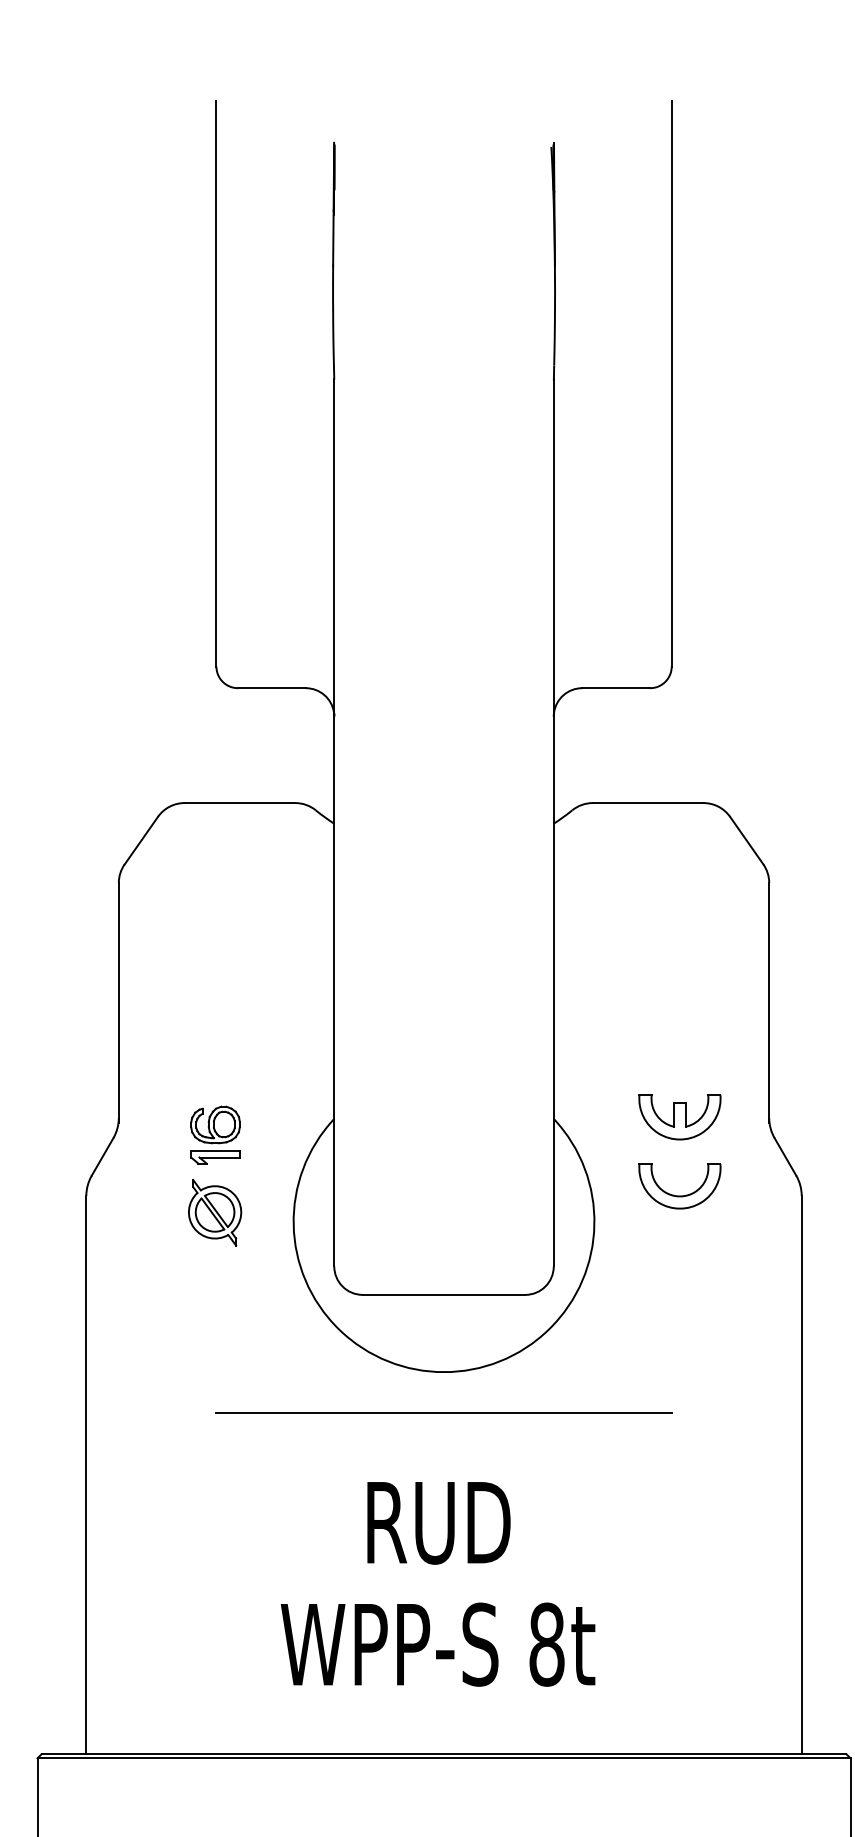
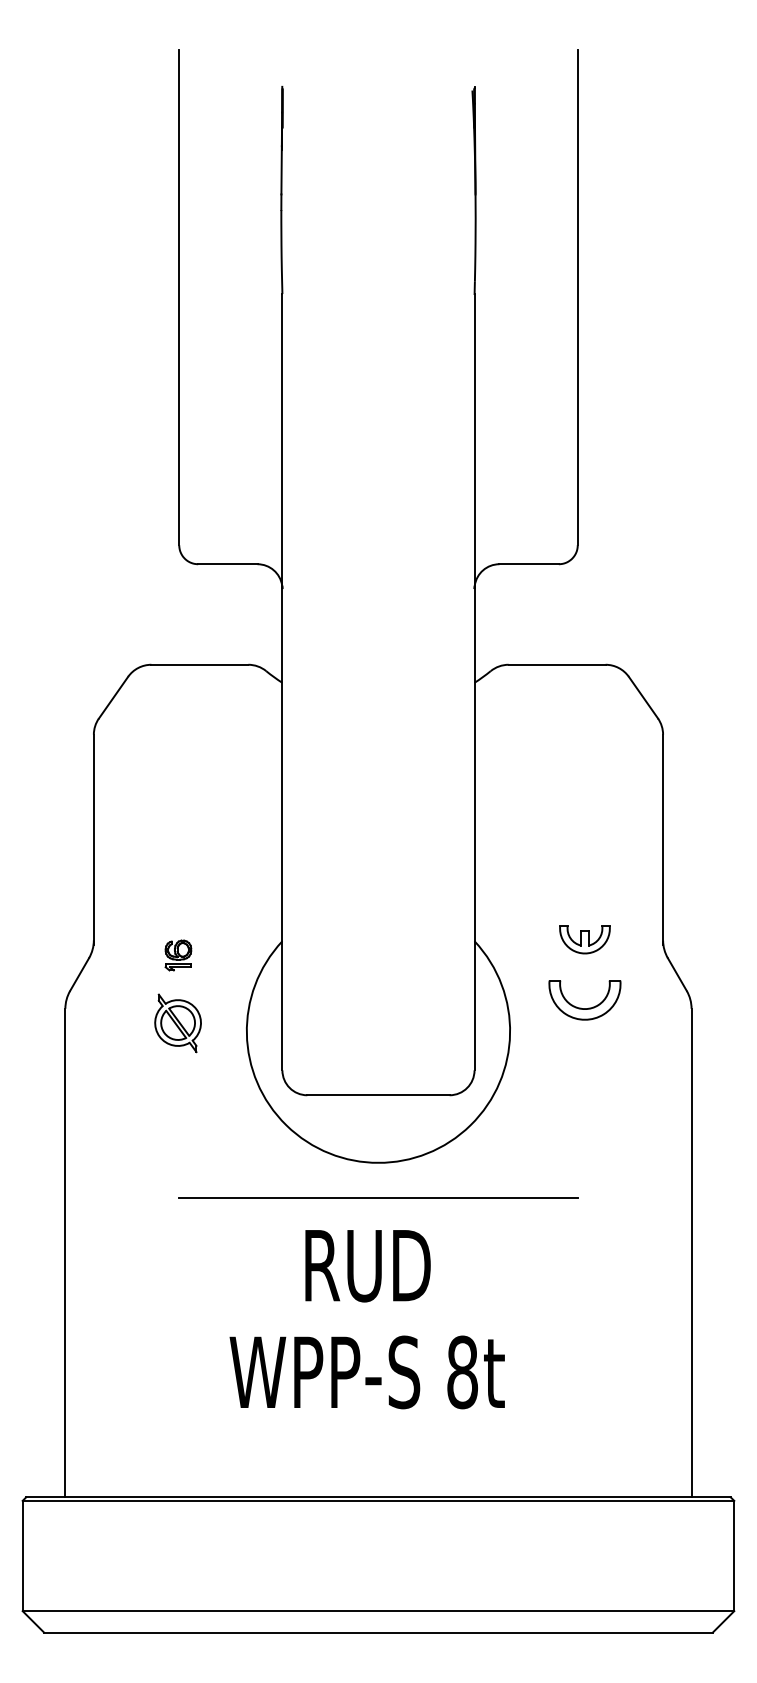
part: (679, 1116) -> (584, 939), size x0.7
part: (215, 1135) -> (178, 955), size x0.6
text: (437, 1584) -> (366, 1319), moved

